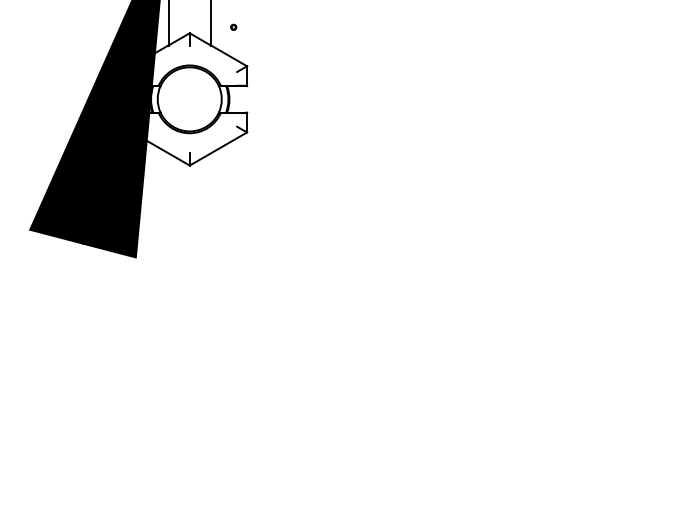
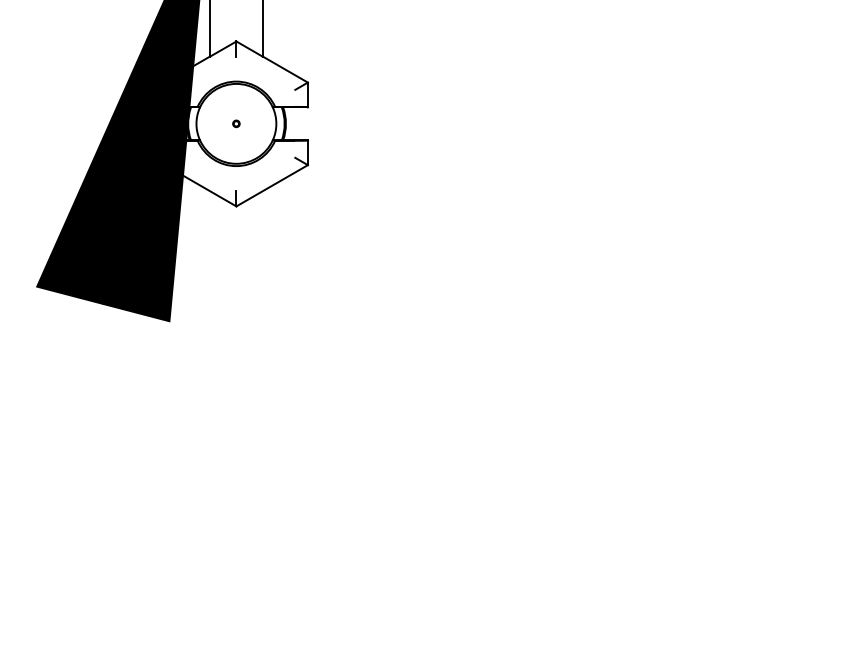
part: (233, 26) -> (236, 122), moved

